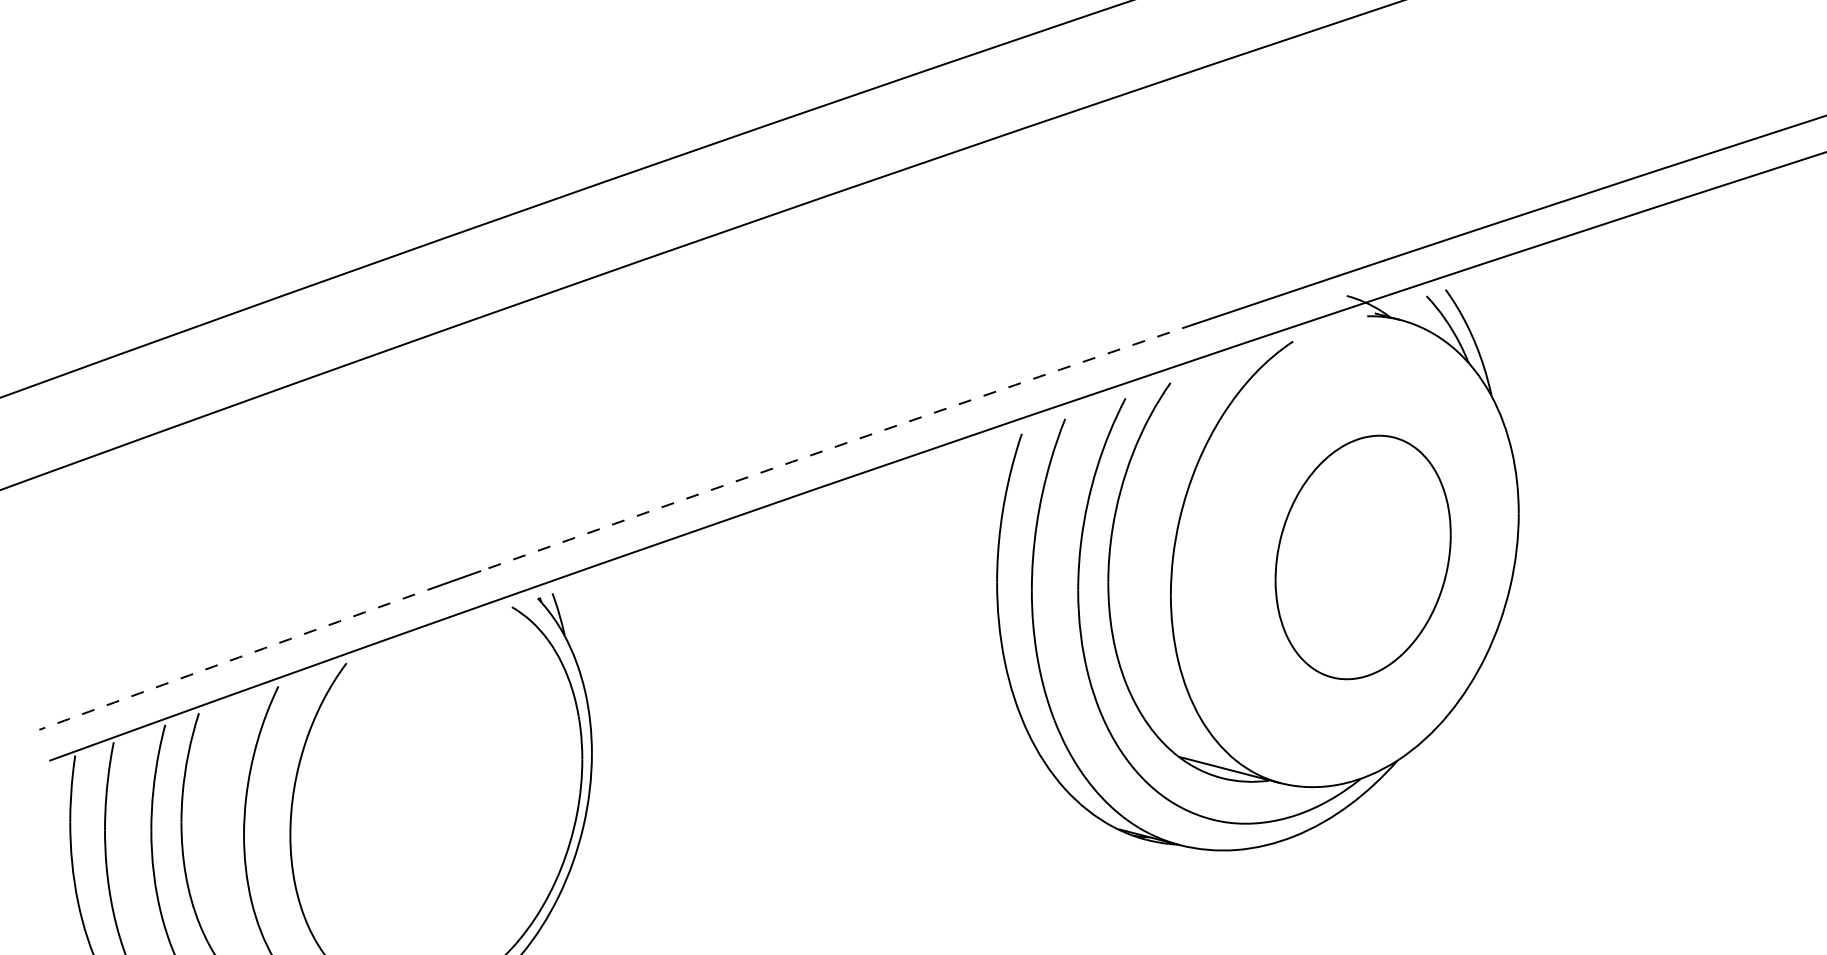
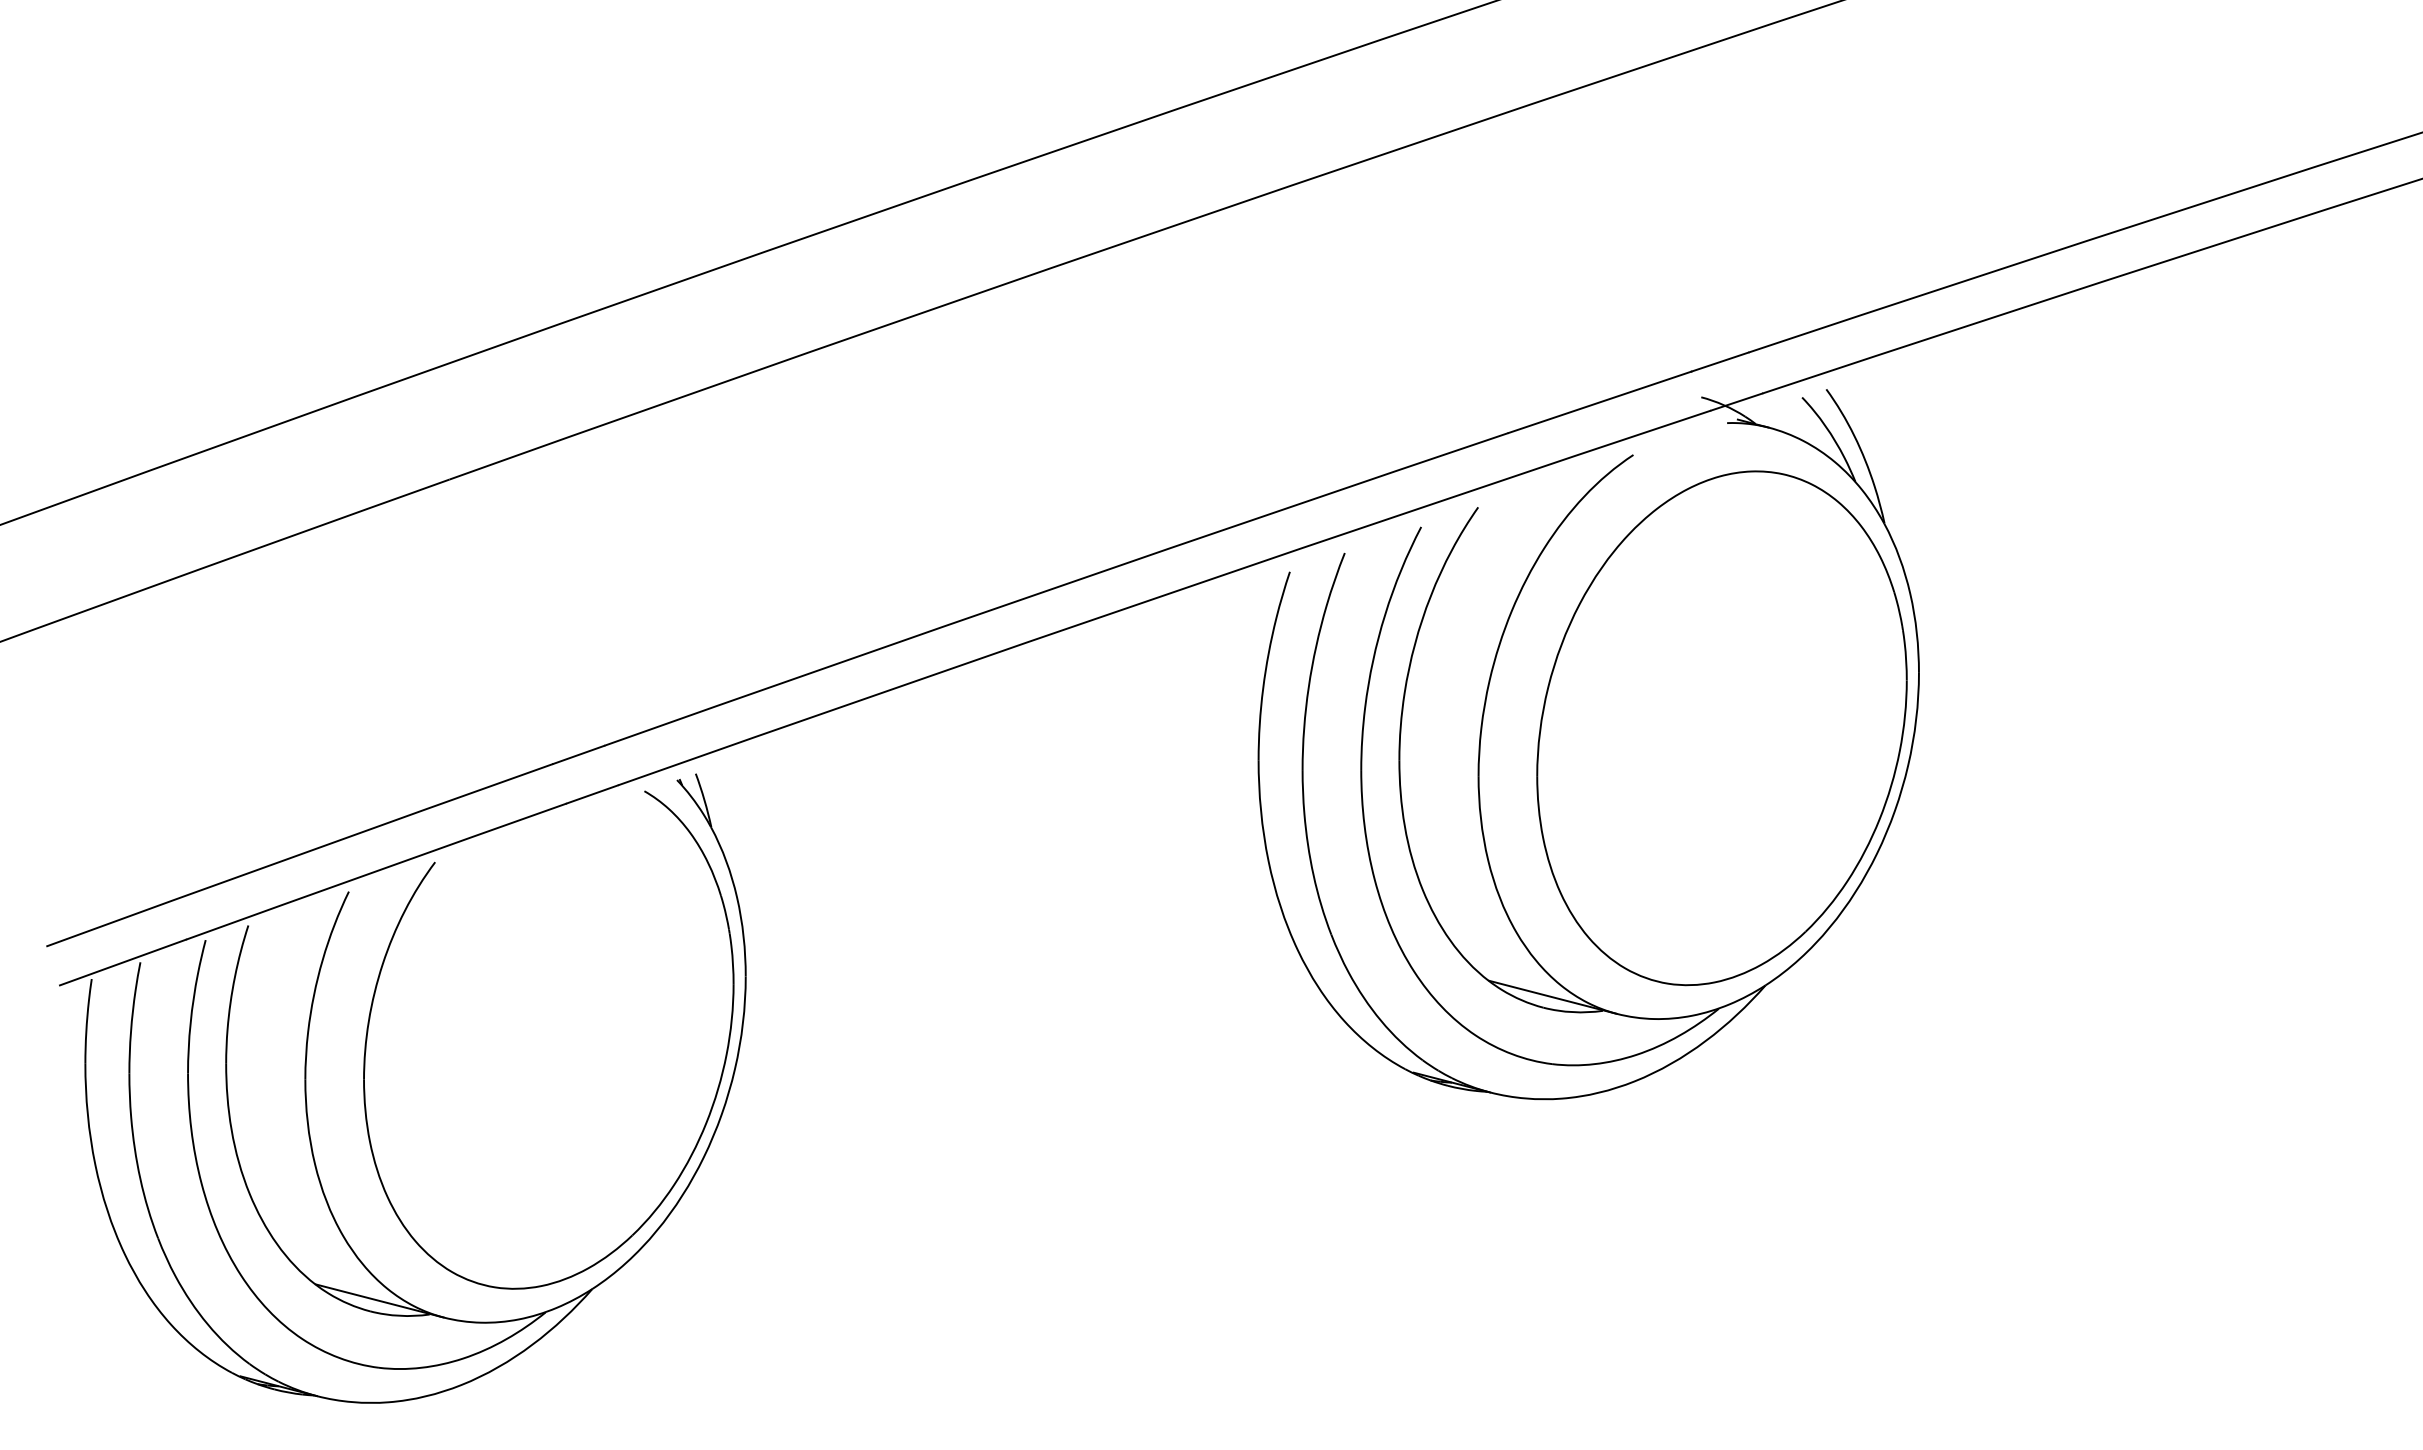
arc: (836, 446) -> (1055, 587), dashed -> solid
part: (1362, 557) -> (1721, 728), size x1.67
arc: (239, 657) -> (299, 854), dashed -> solid

